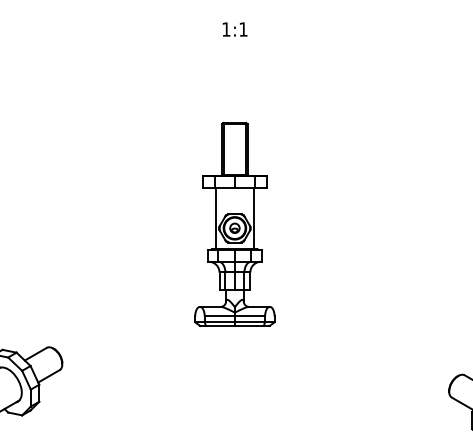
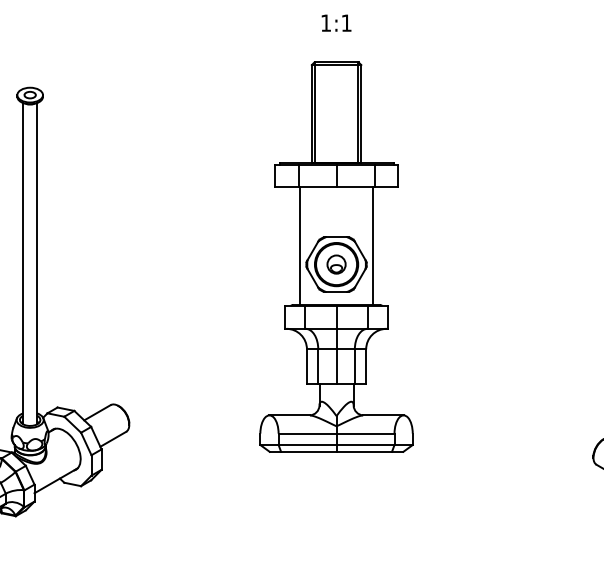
part: (234, 223) -> (335, 256), size x1.6

